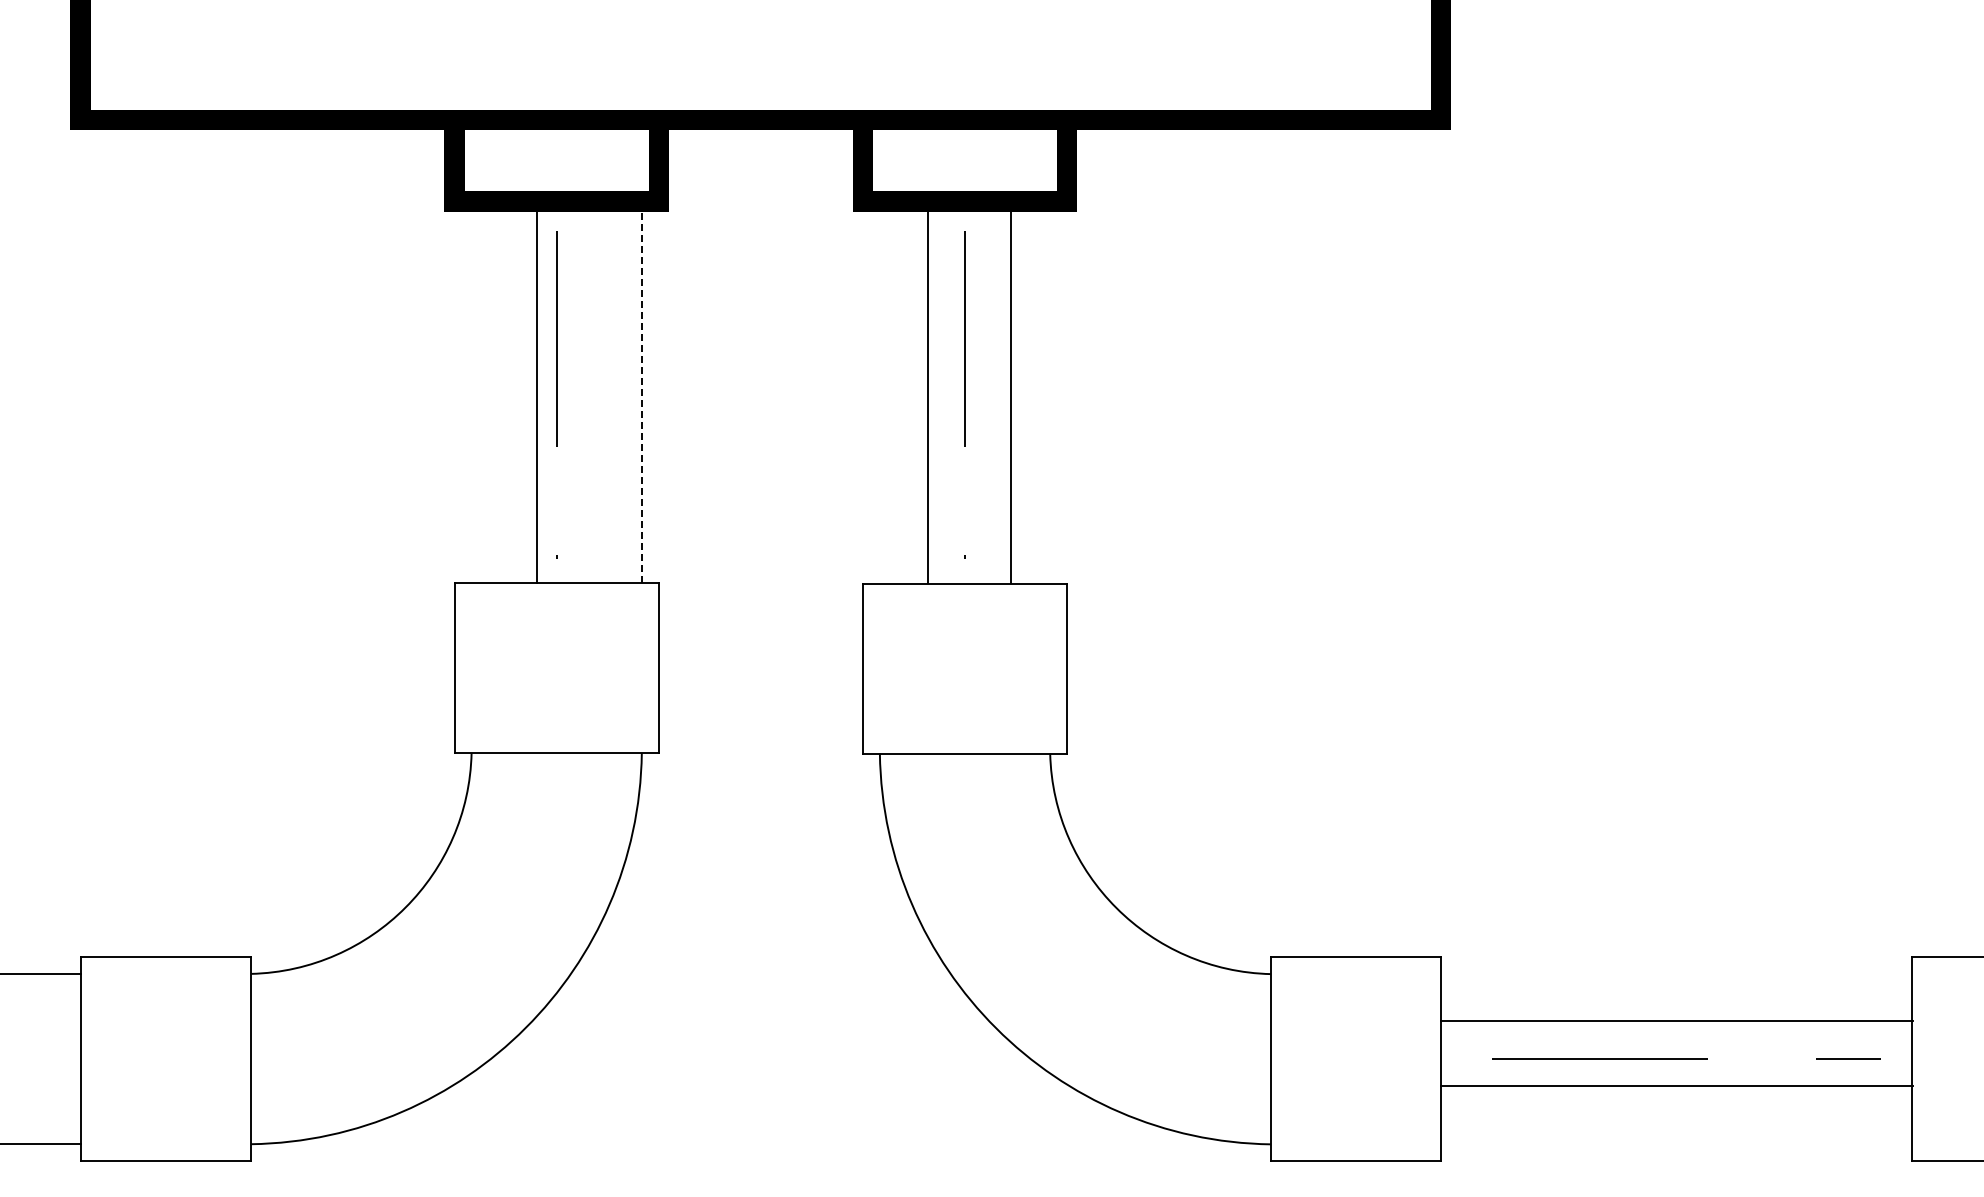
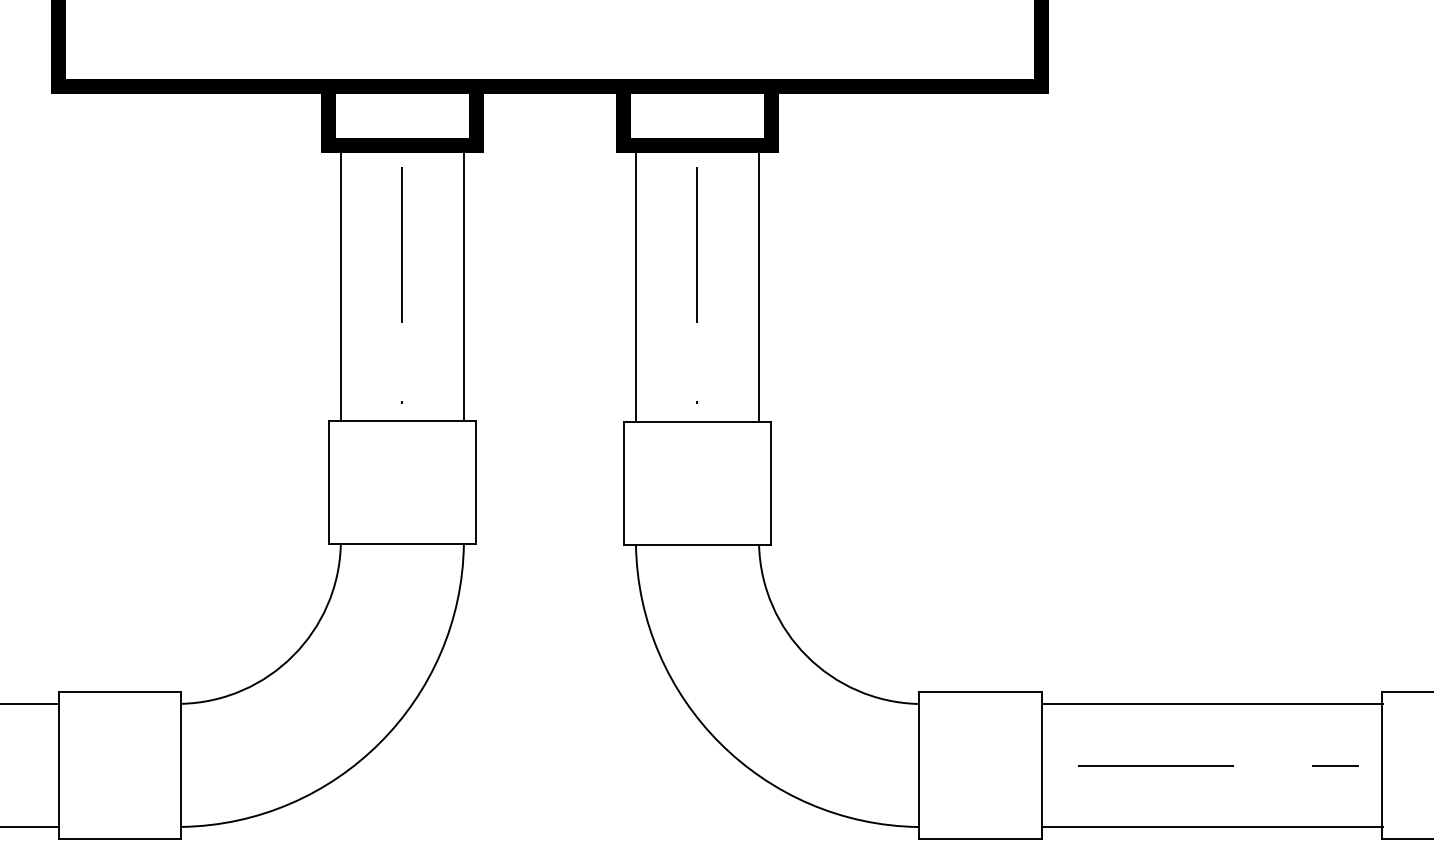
line: (536, 392) -> (340, 283), moved
line: (641, 392) -> (463, 283), dashed -> solid
line: (927, 392) -> (635, 283), moved
line: (1011, 392) -> (759, 283), moved
line: (1676, 1021) -> (1211, 704), moved
line: (1676, 1086) -> (1211, 827), moved

